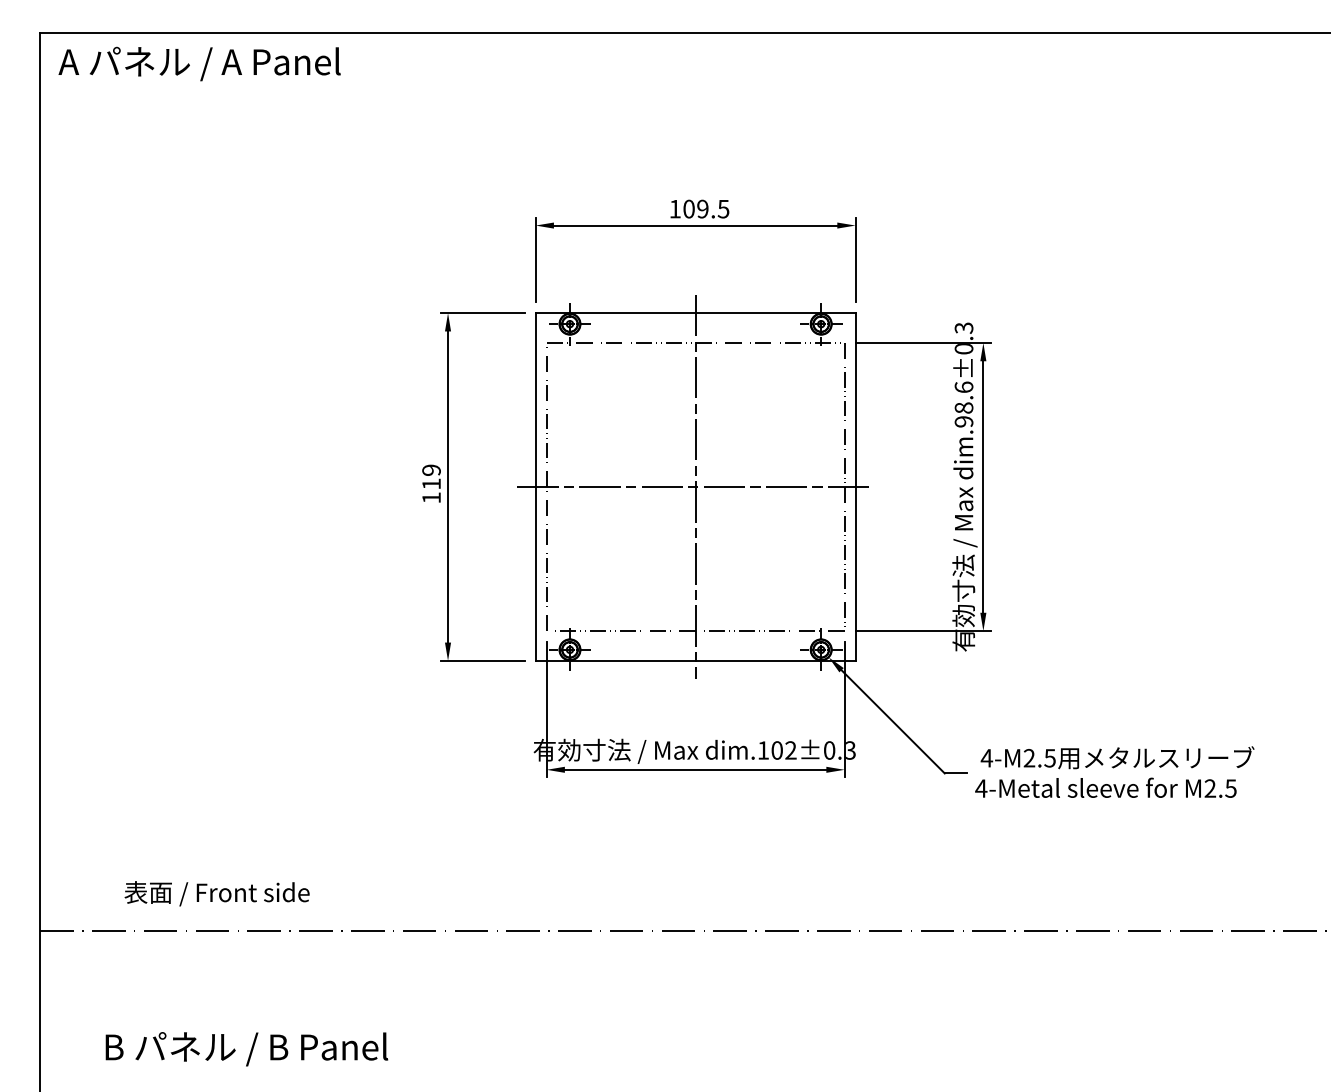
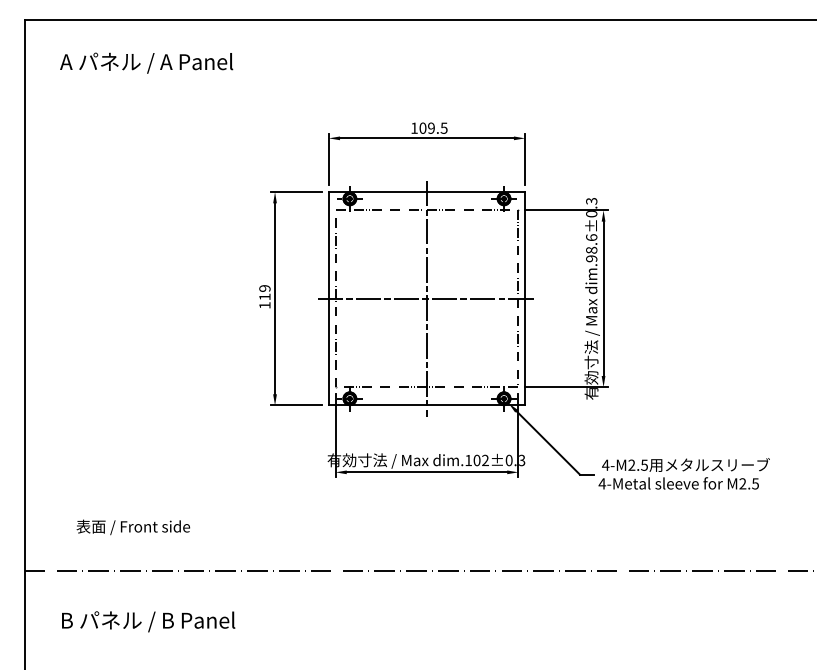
text: (199, 62) -> (146, 62), moved
text: (217, 893) -> (133, 527), moved
text: (246, 1048) -> (148, 621), moved

